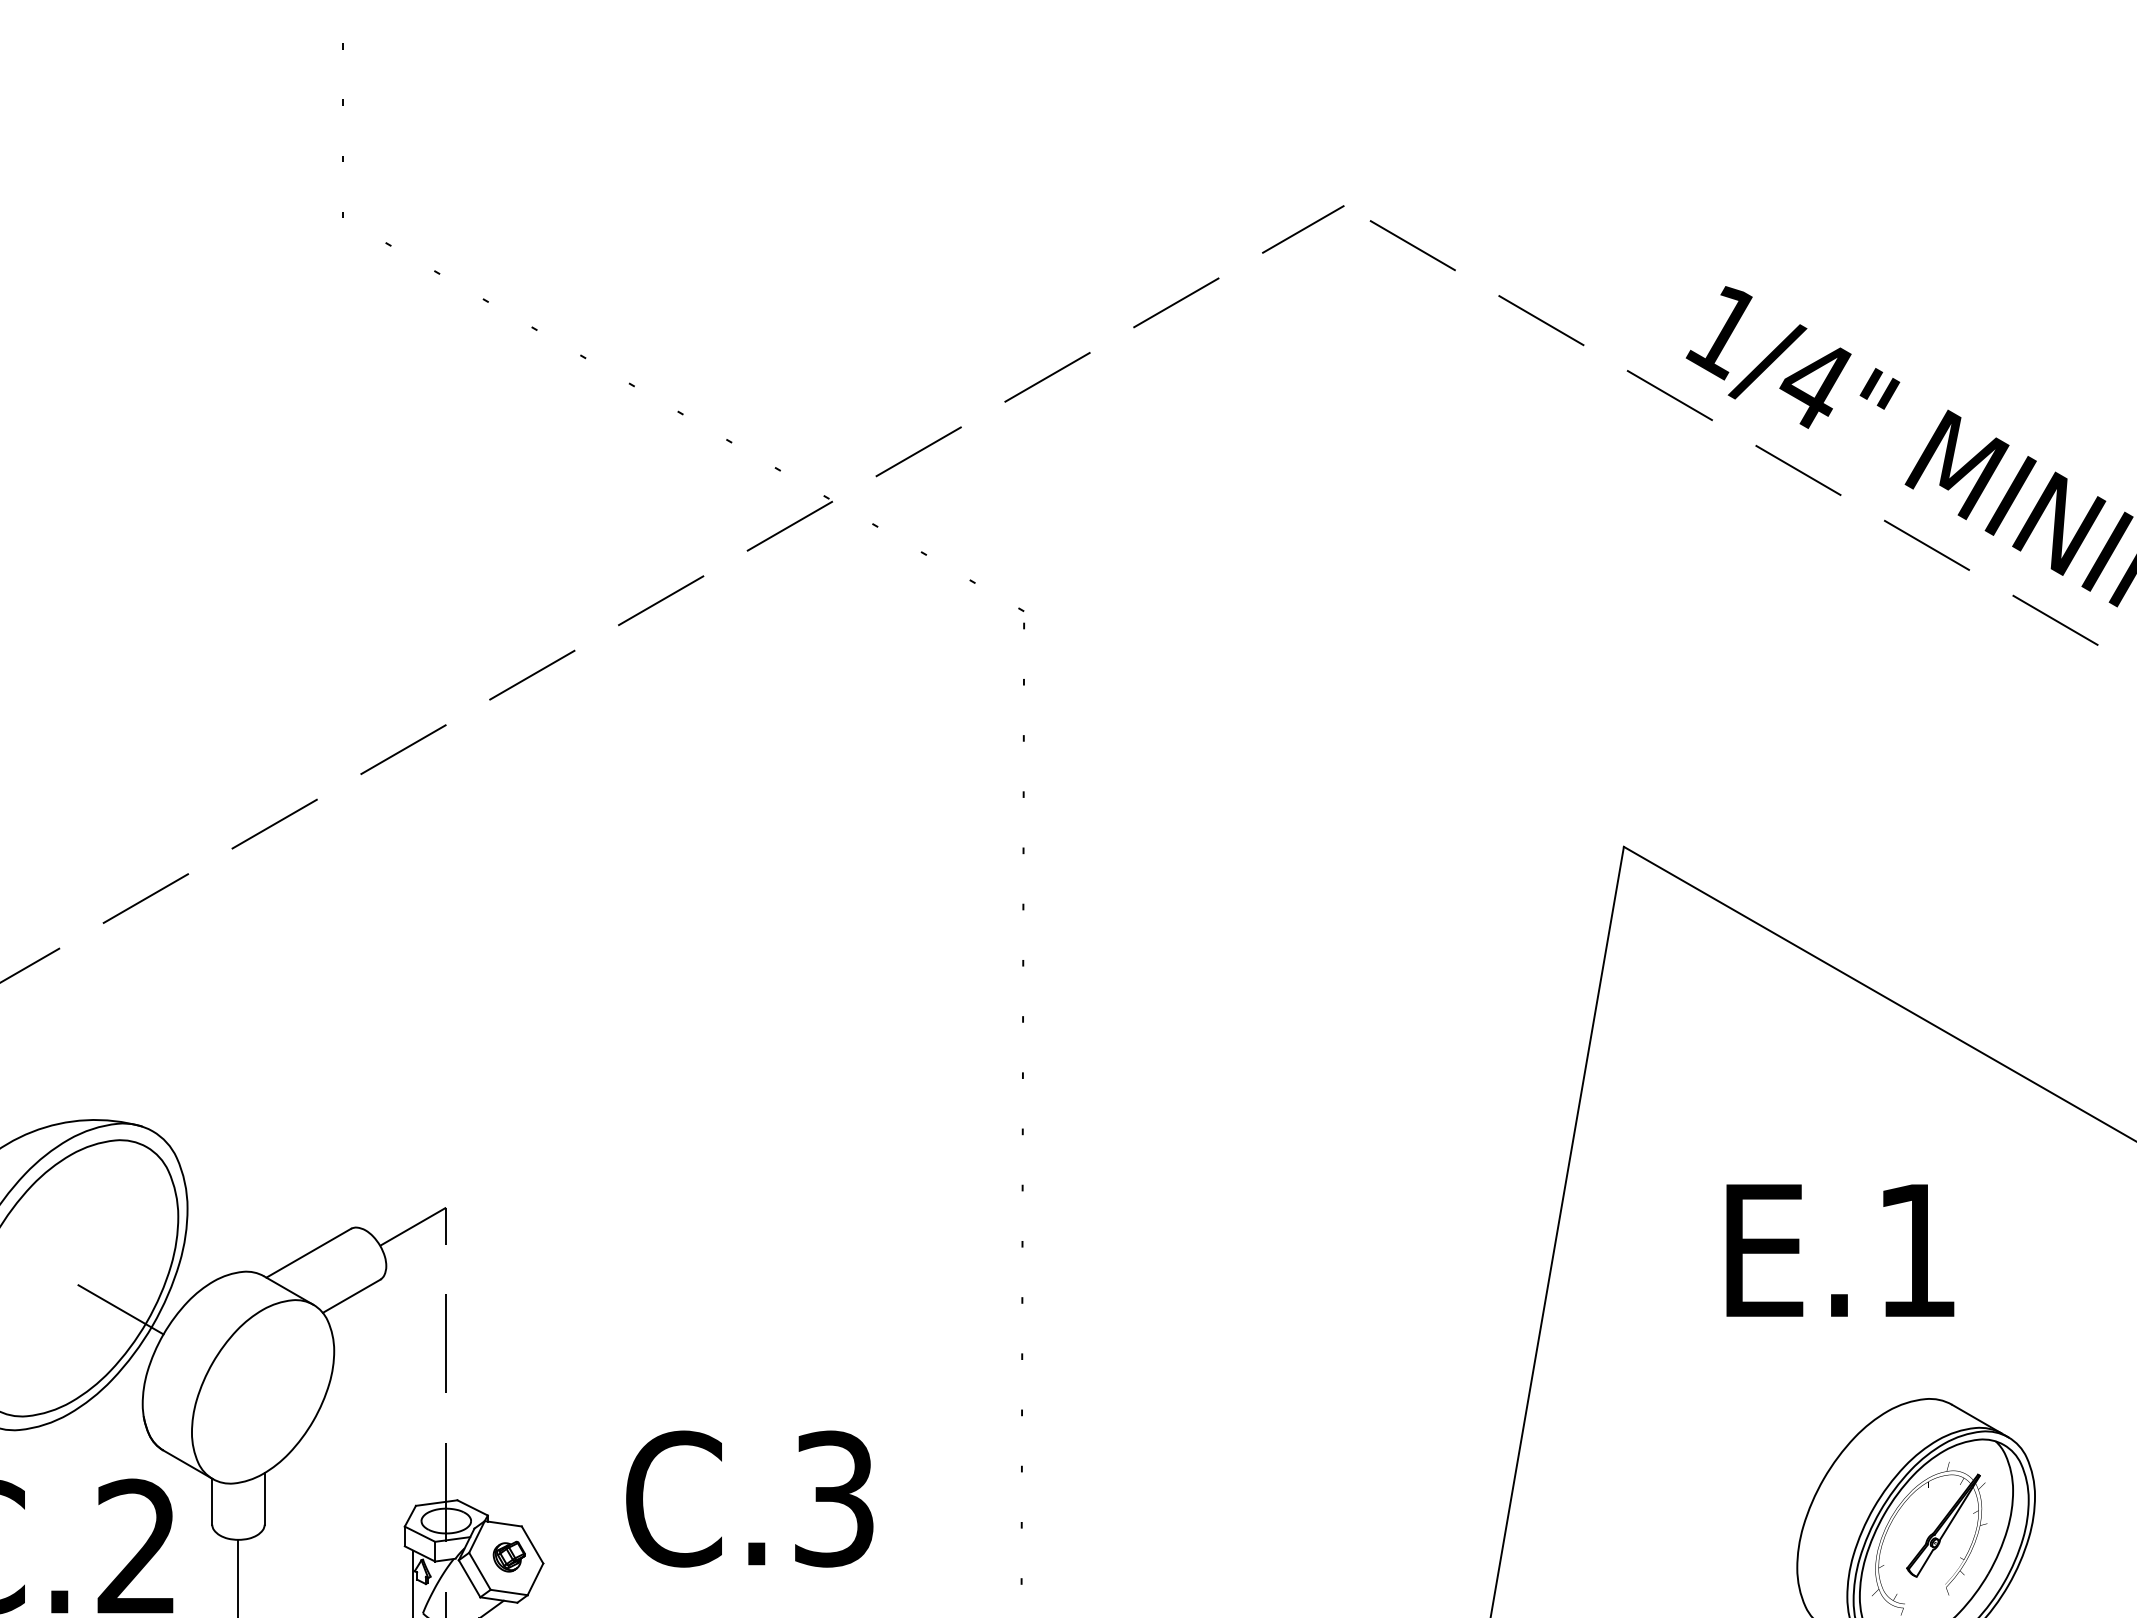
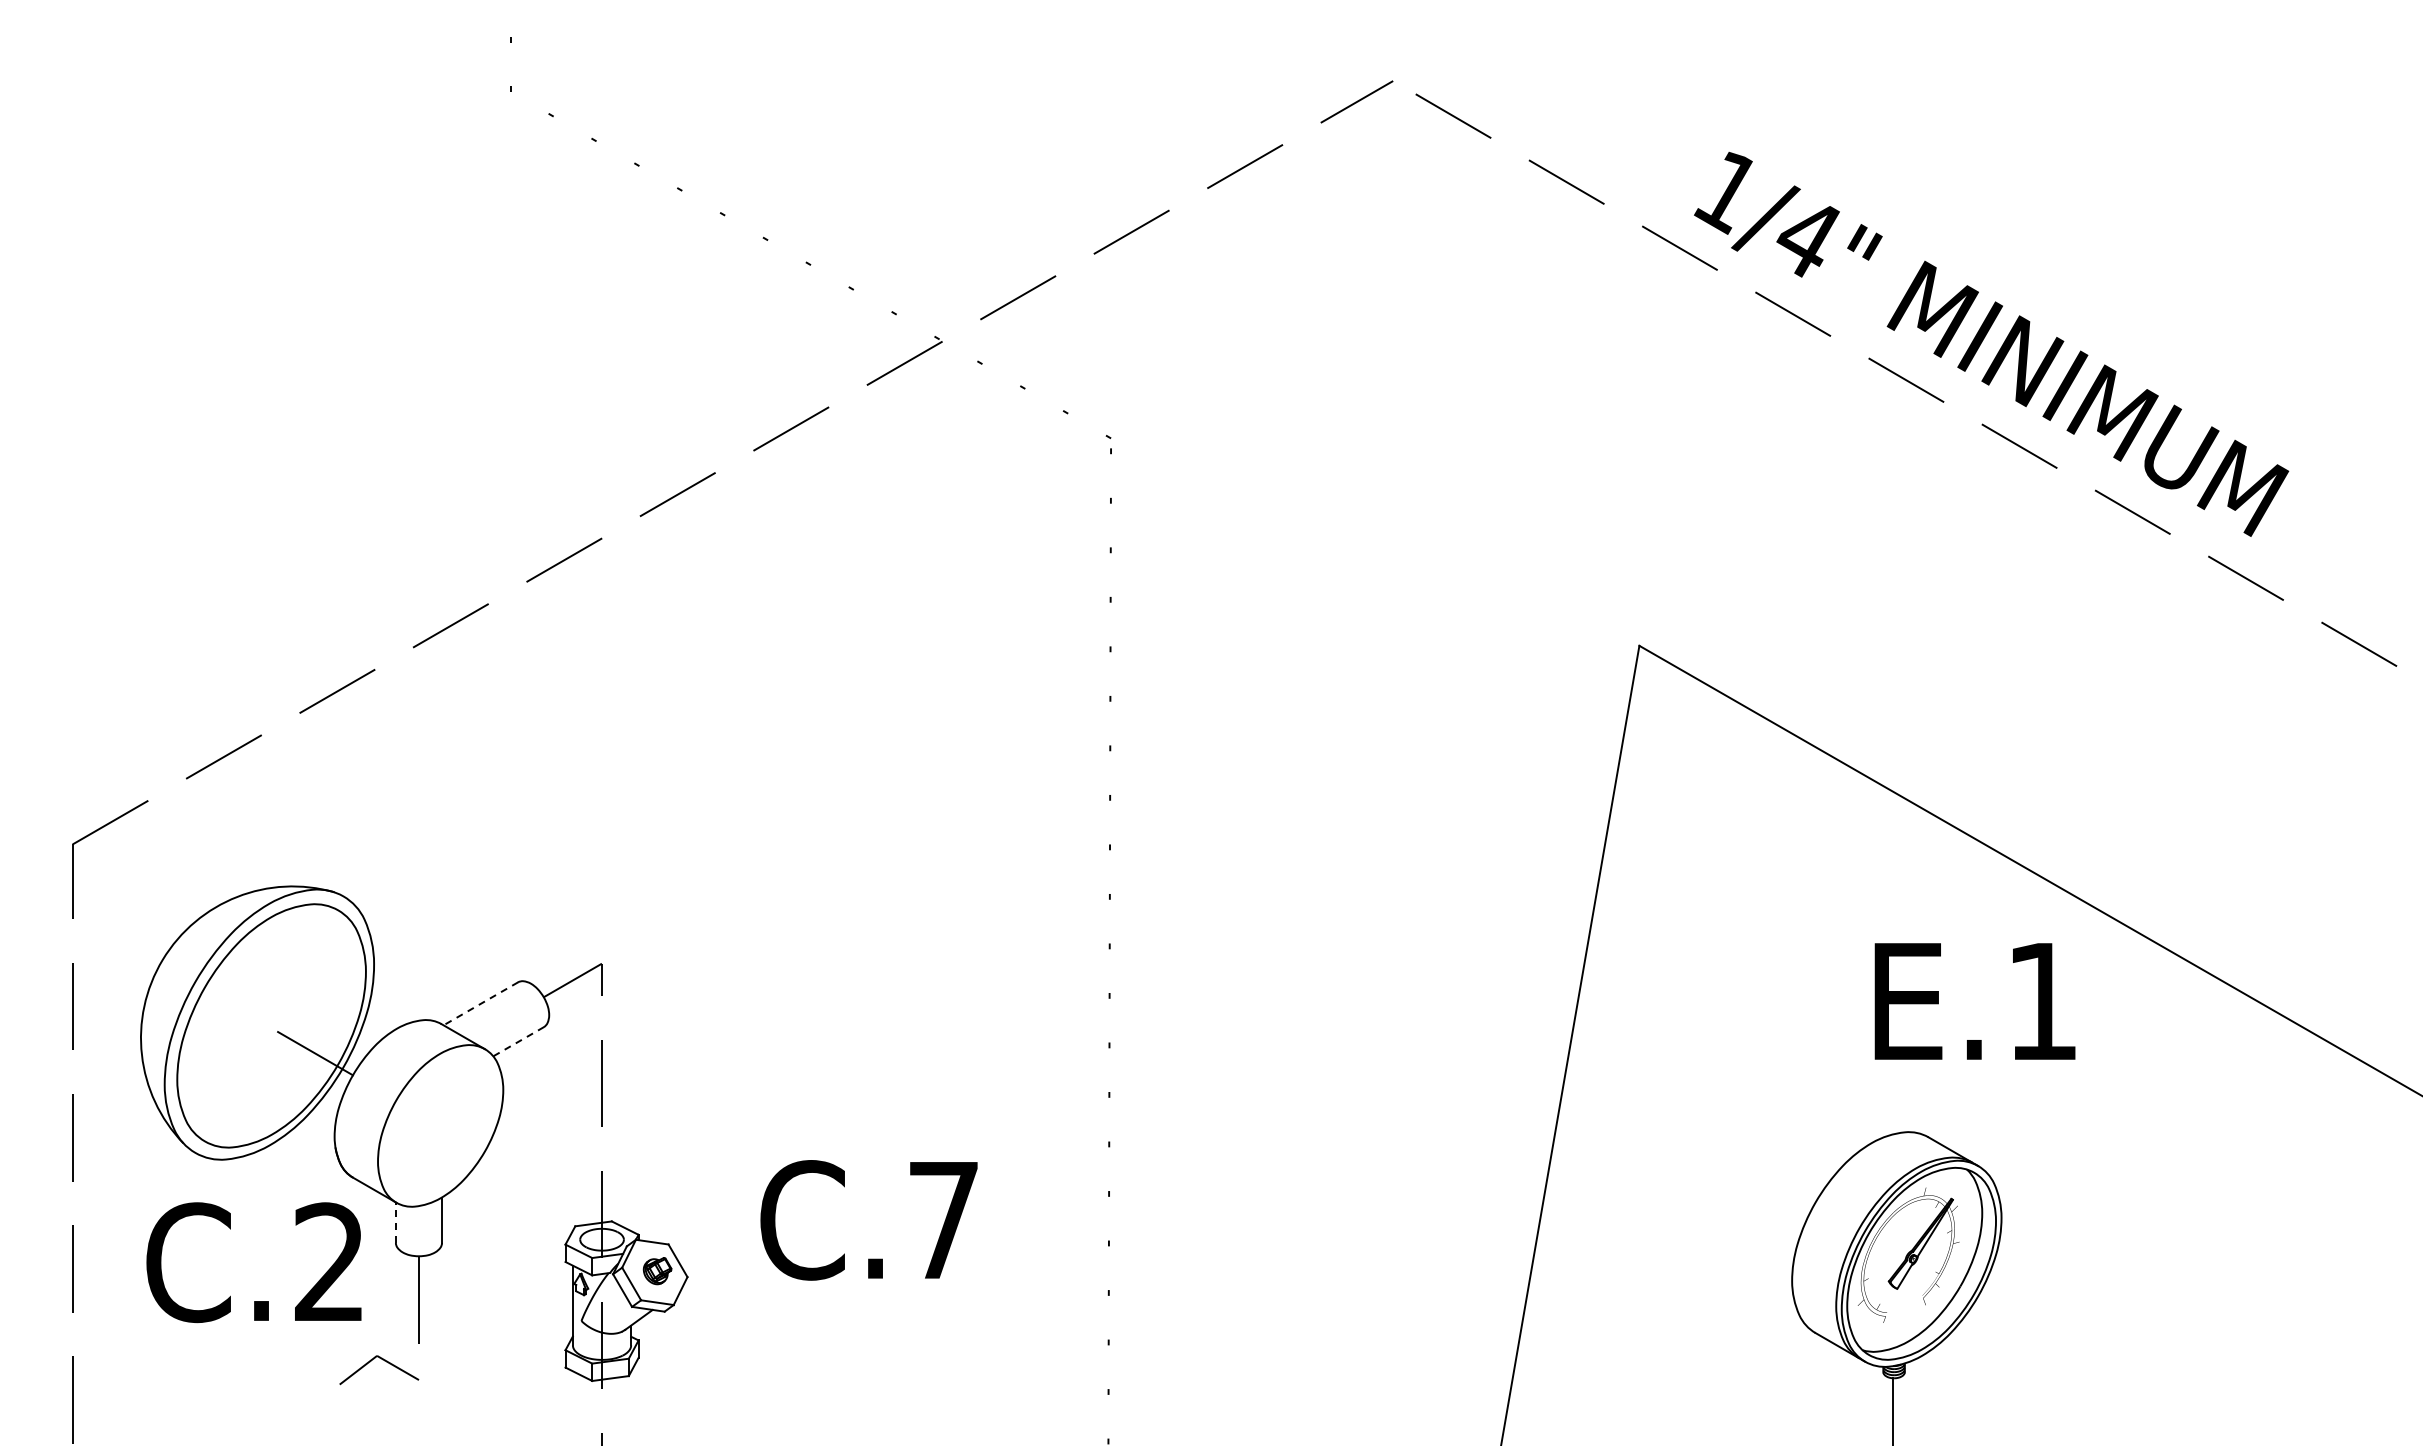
text: (1839, 1250) -> (1974, 1001), moved
line: (308, 1254) -> (480, 1004), solid -> dashed
line: (351, 1296) -> (518, 1041), solid -> dashed
text: (833, 1499) -> (943, 1220), C.3 -> C.7
line: (211, 1501) -> (395, 1222), solid -> dashed

